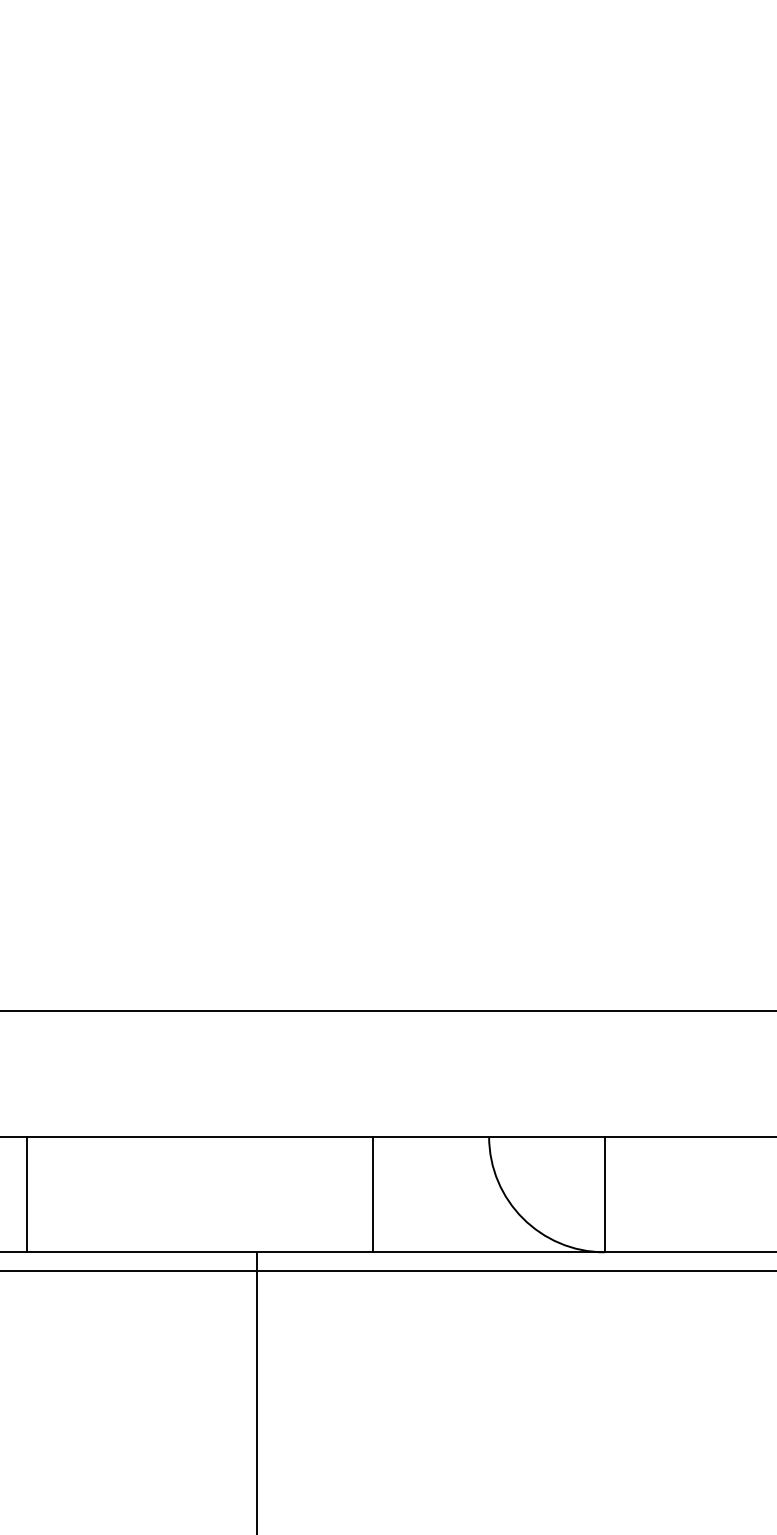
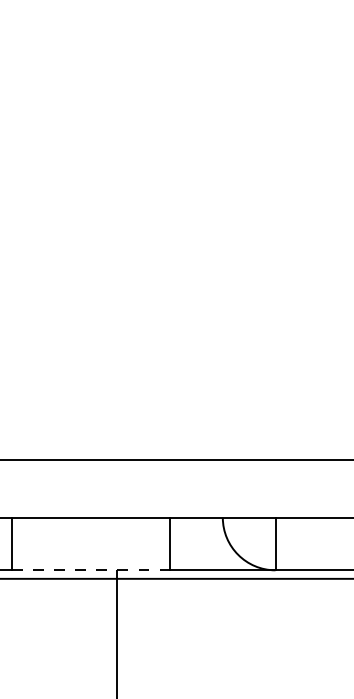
line: (198, 1252) -> (90, 570), solid -> dashed

